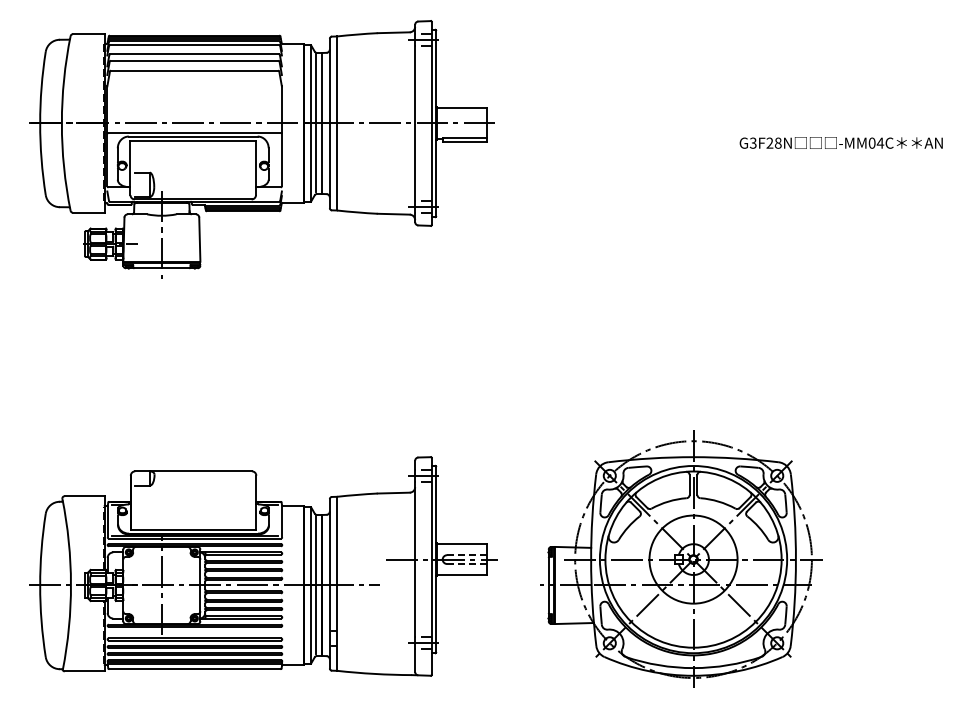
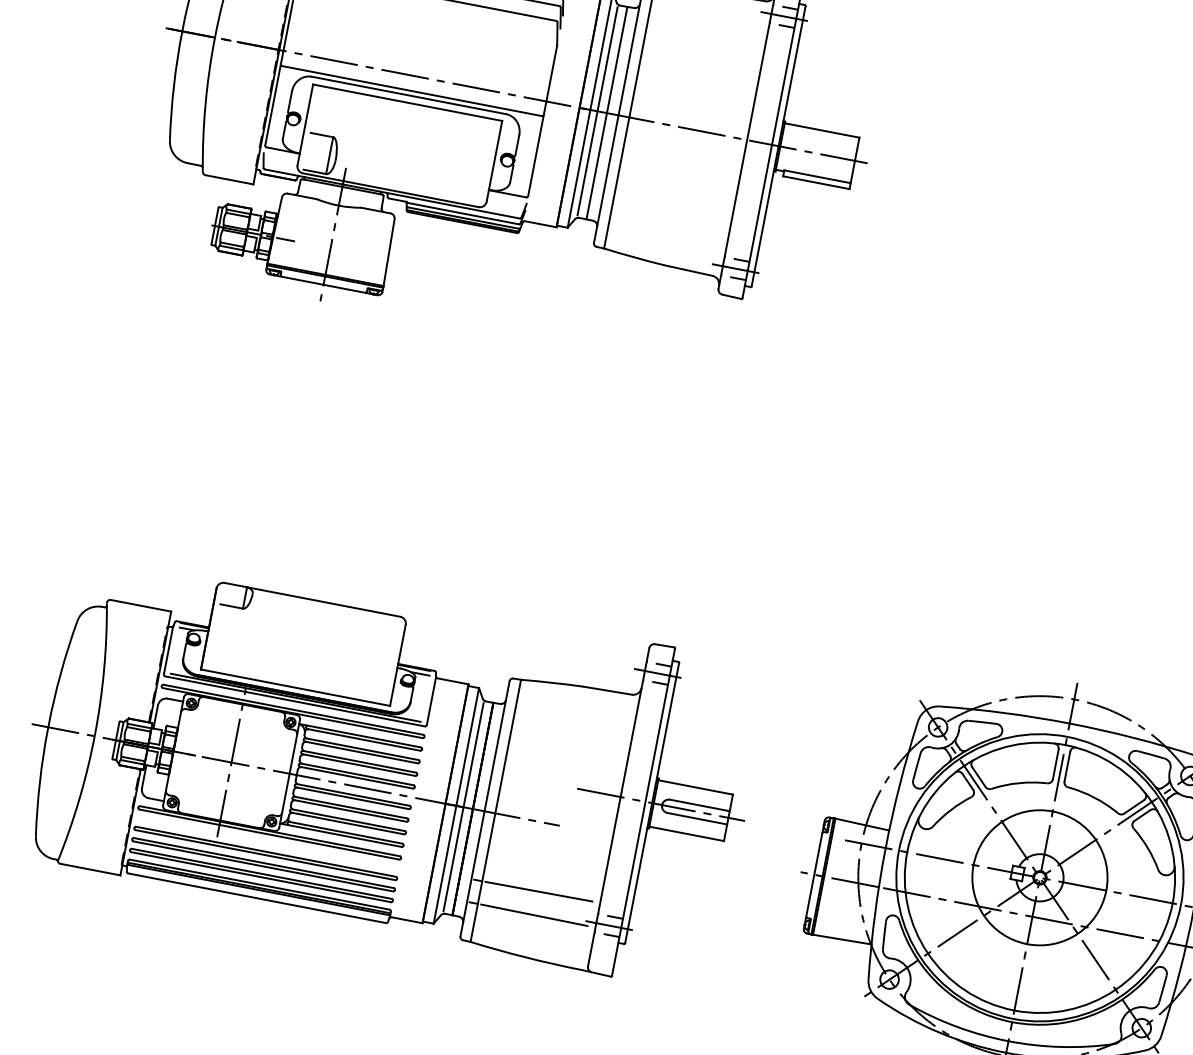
line: (466, 555) -> (699, 805), dashed -> solid
line: (466, 564) -> (696, 819), dashed -> solid
line: (374, 629) -> (539, 890), added
line: (374, 645) -> (534, 914), added

